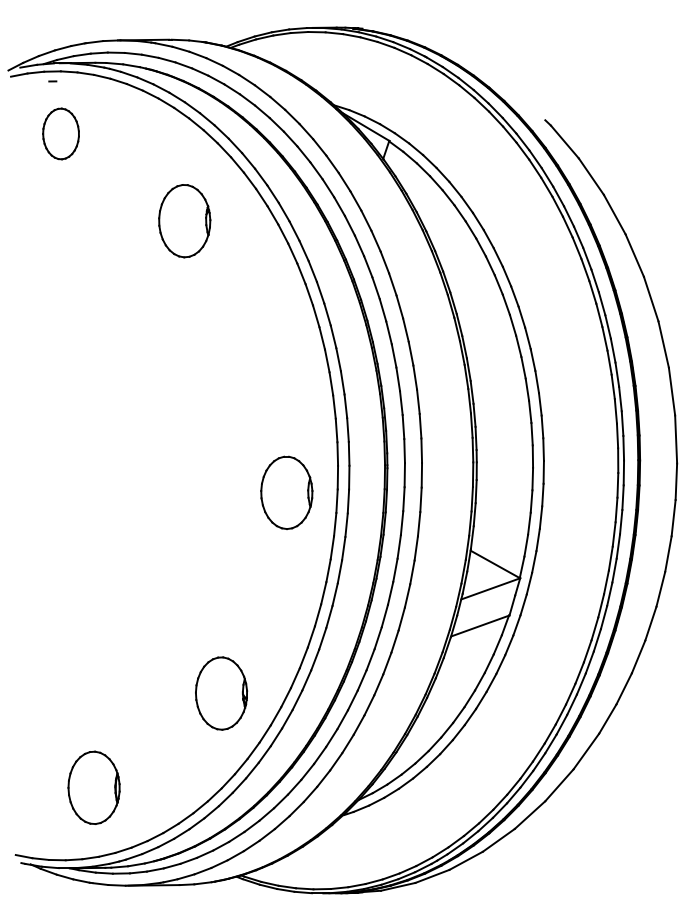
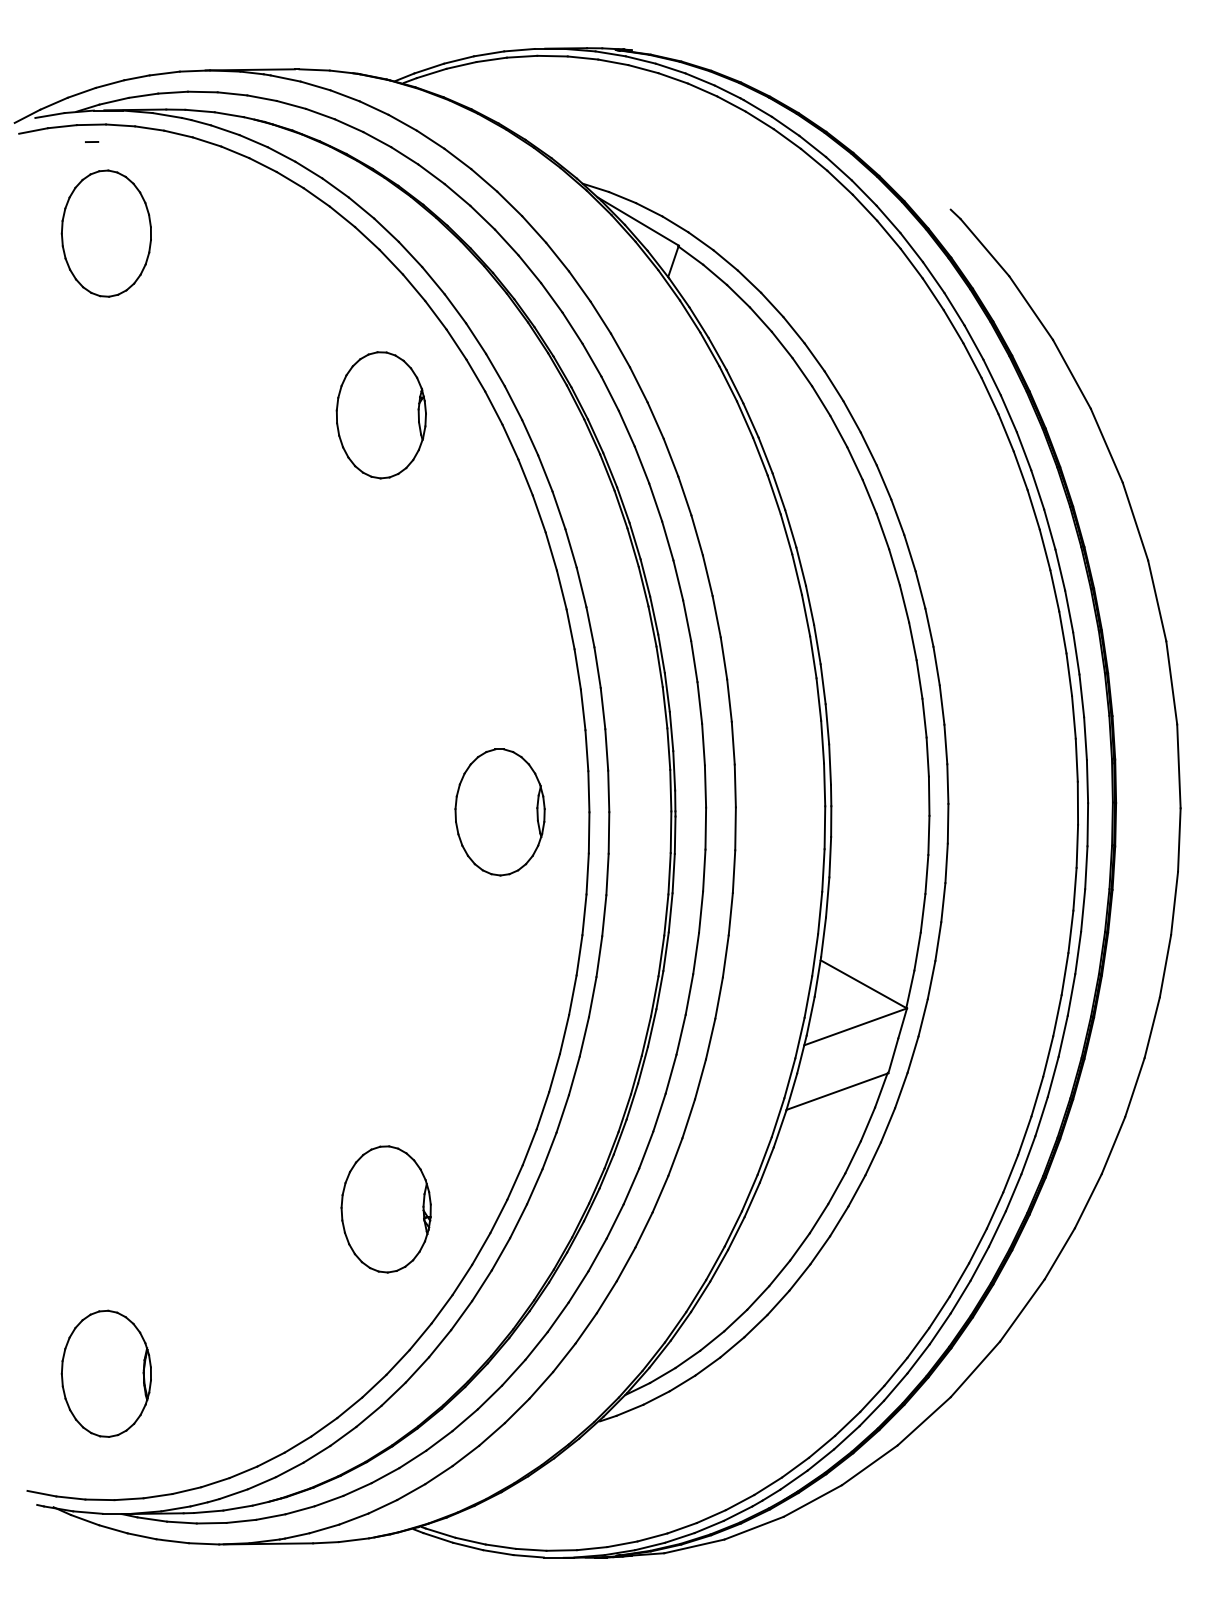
part: (60, 133) -> (105, 232), size x1.43
part: (184, 221) -> (380, 415), moved
part: (286, 492) -> (499, 811), moved
part: (93, 787) -> (105, 1373), moved

